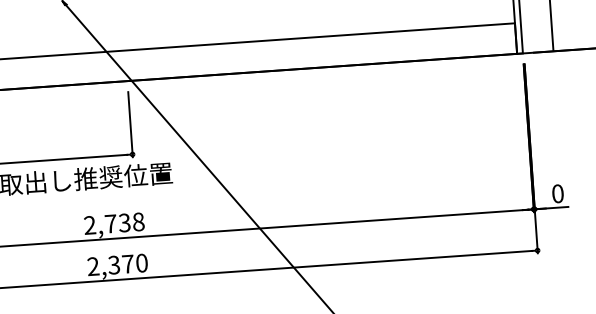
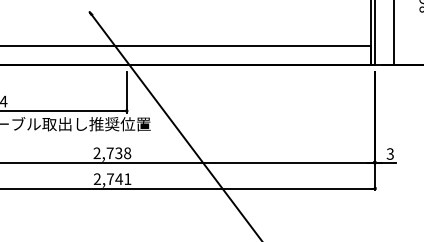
text: (556, 193) -> (389, 153), 0 -> 3
text: (127, 264) -> (118, 179), 2,370 -> 2,741

